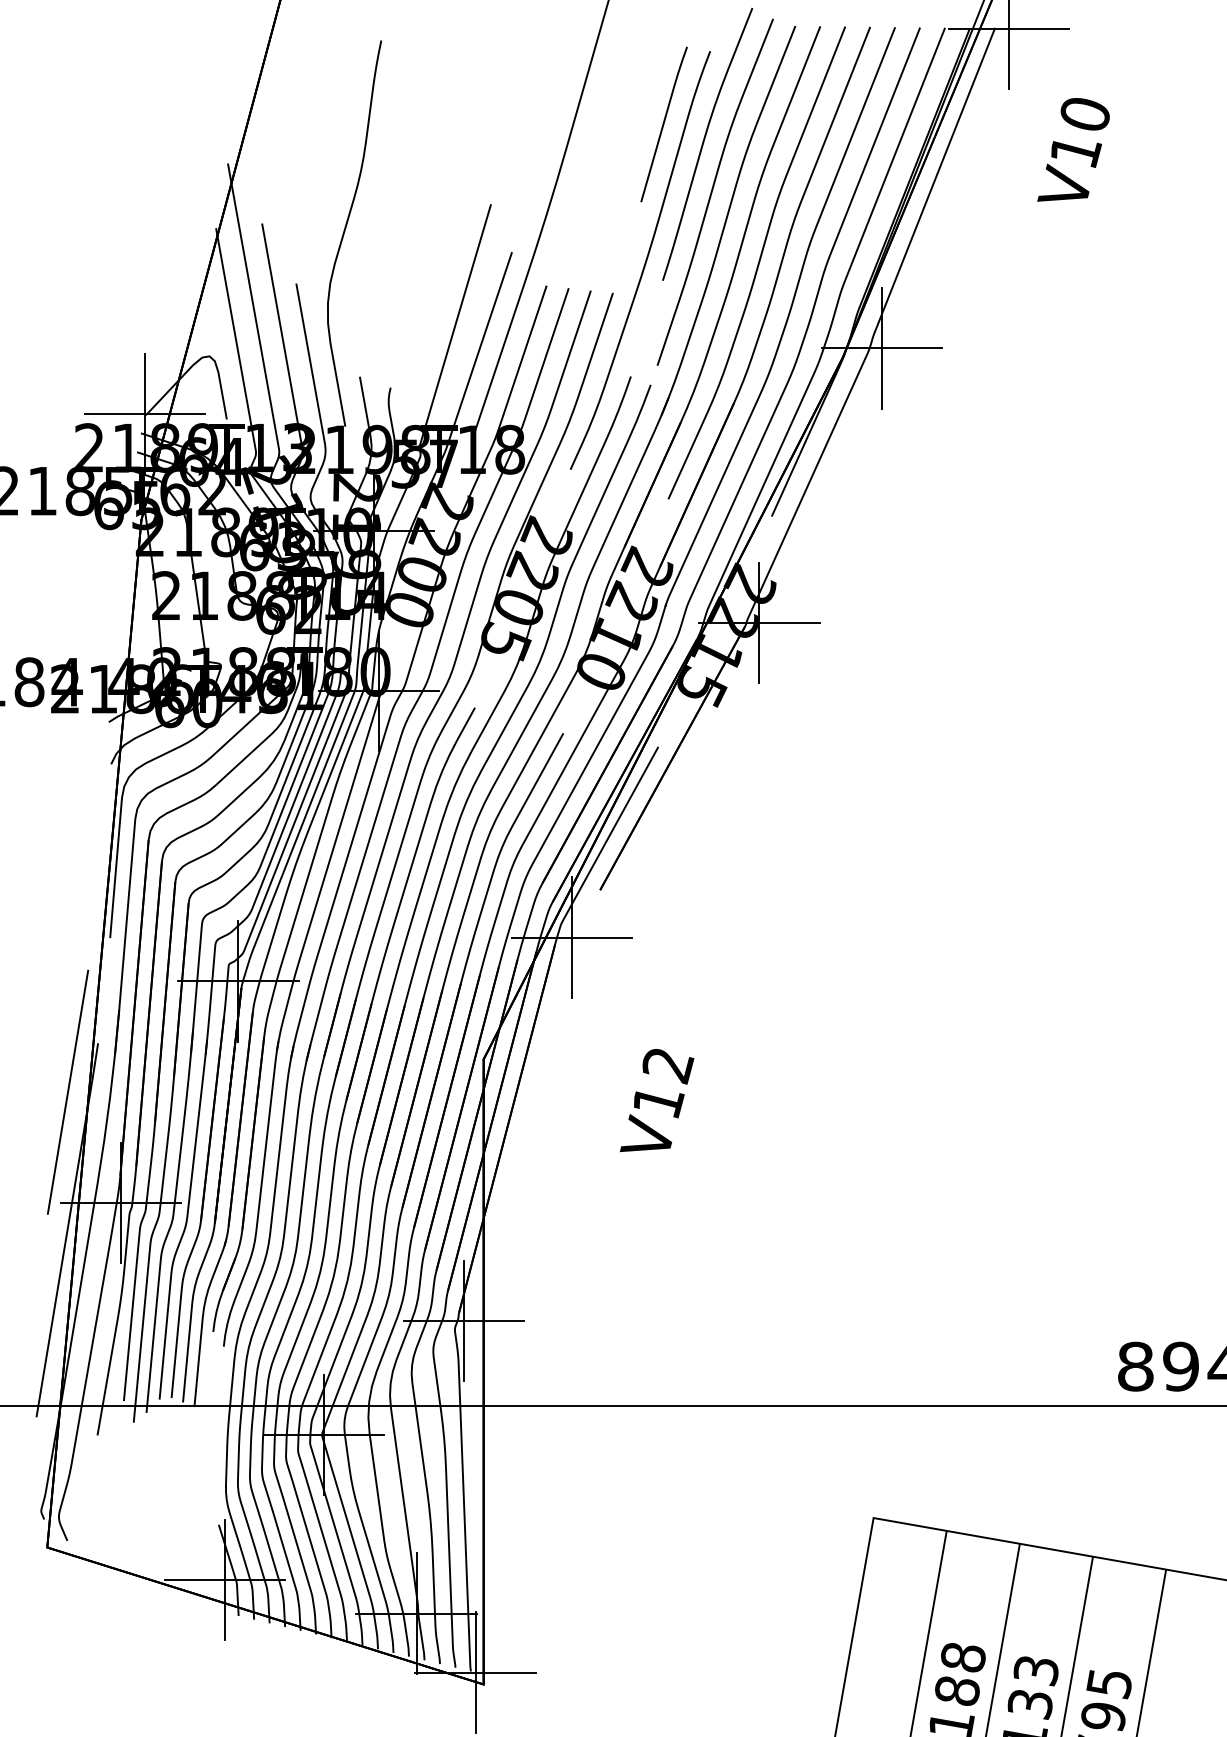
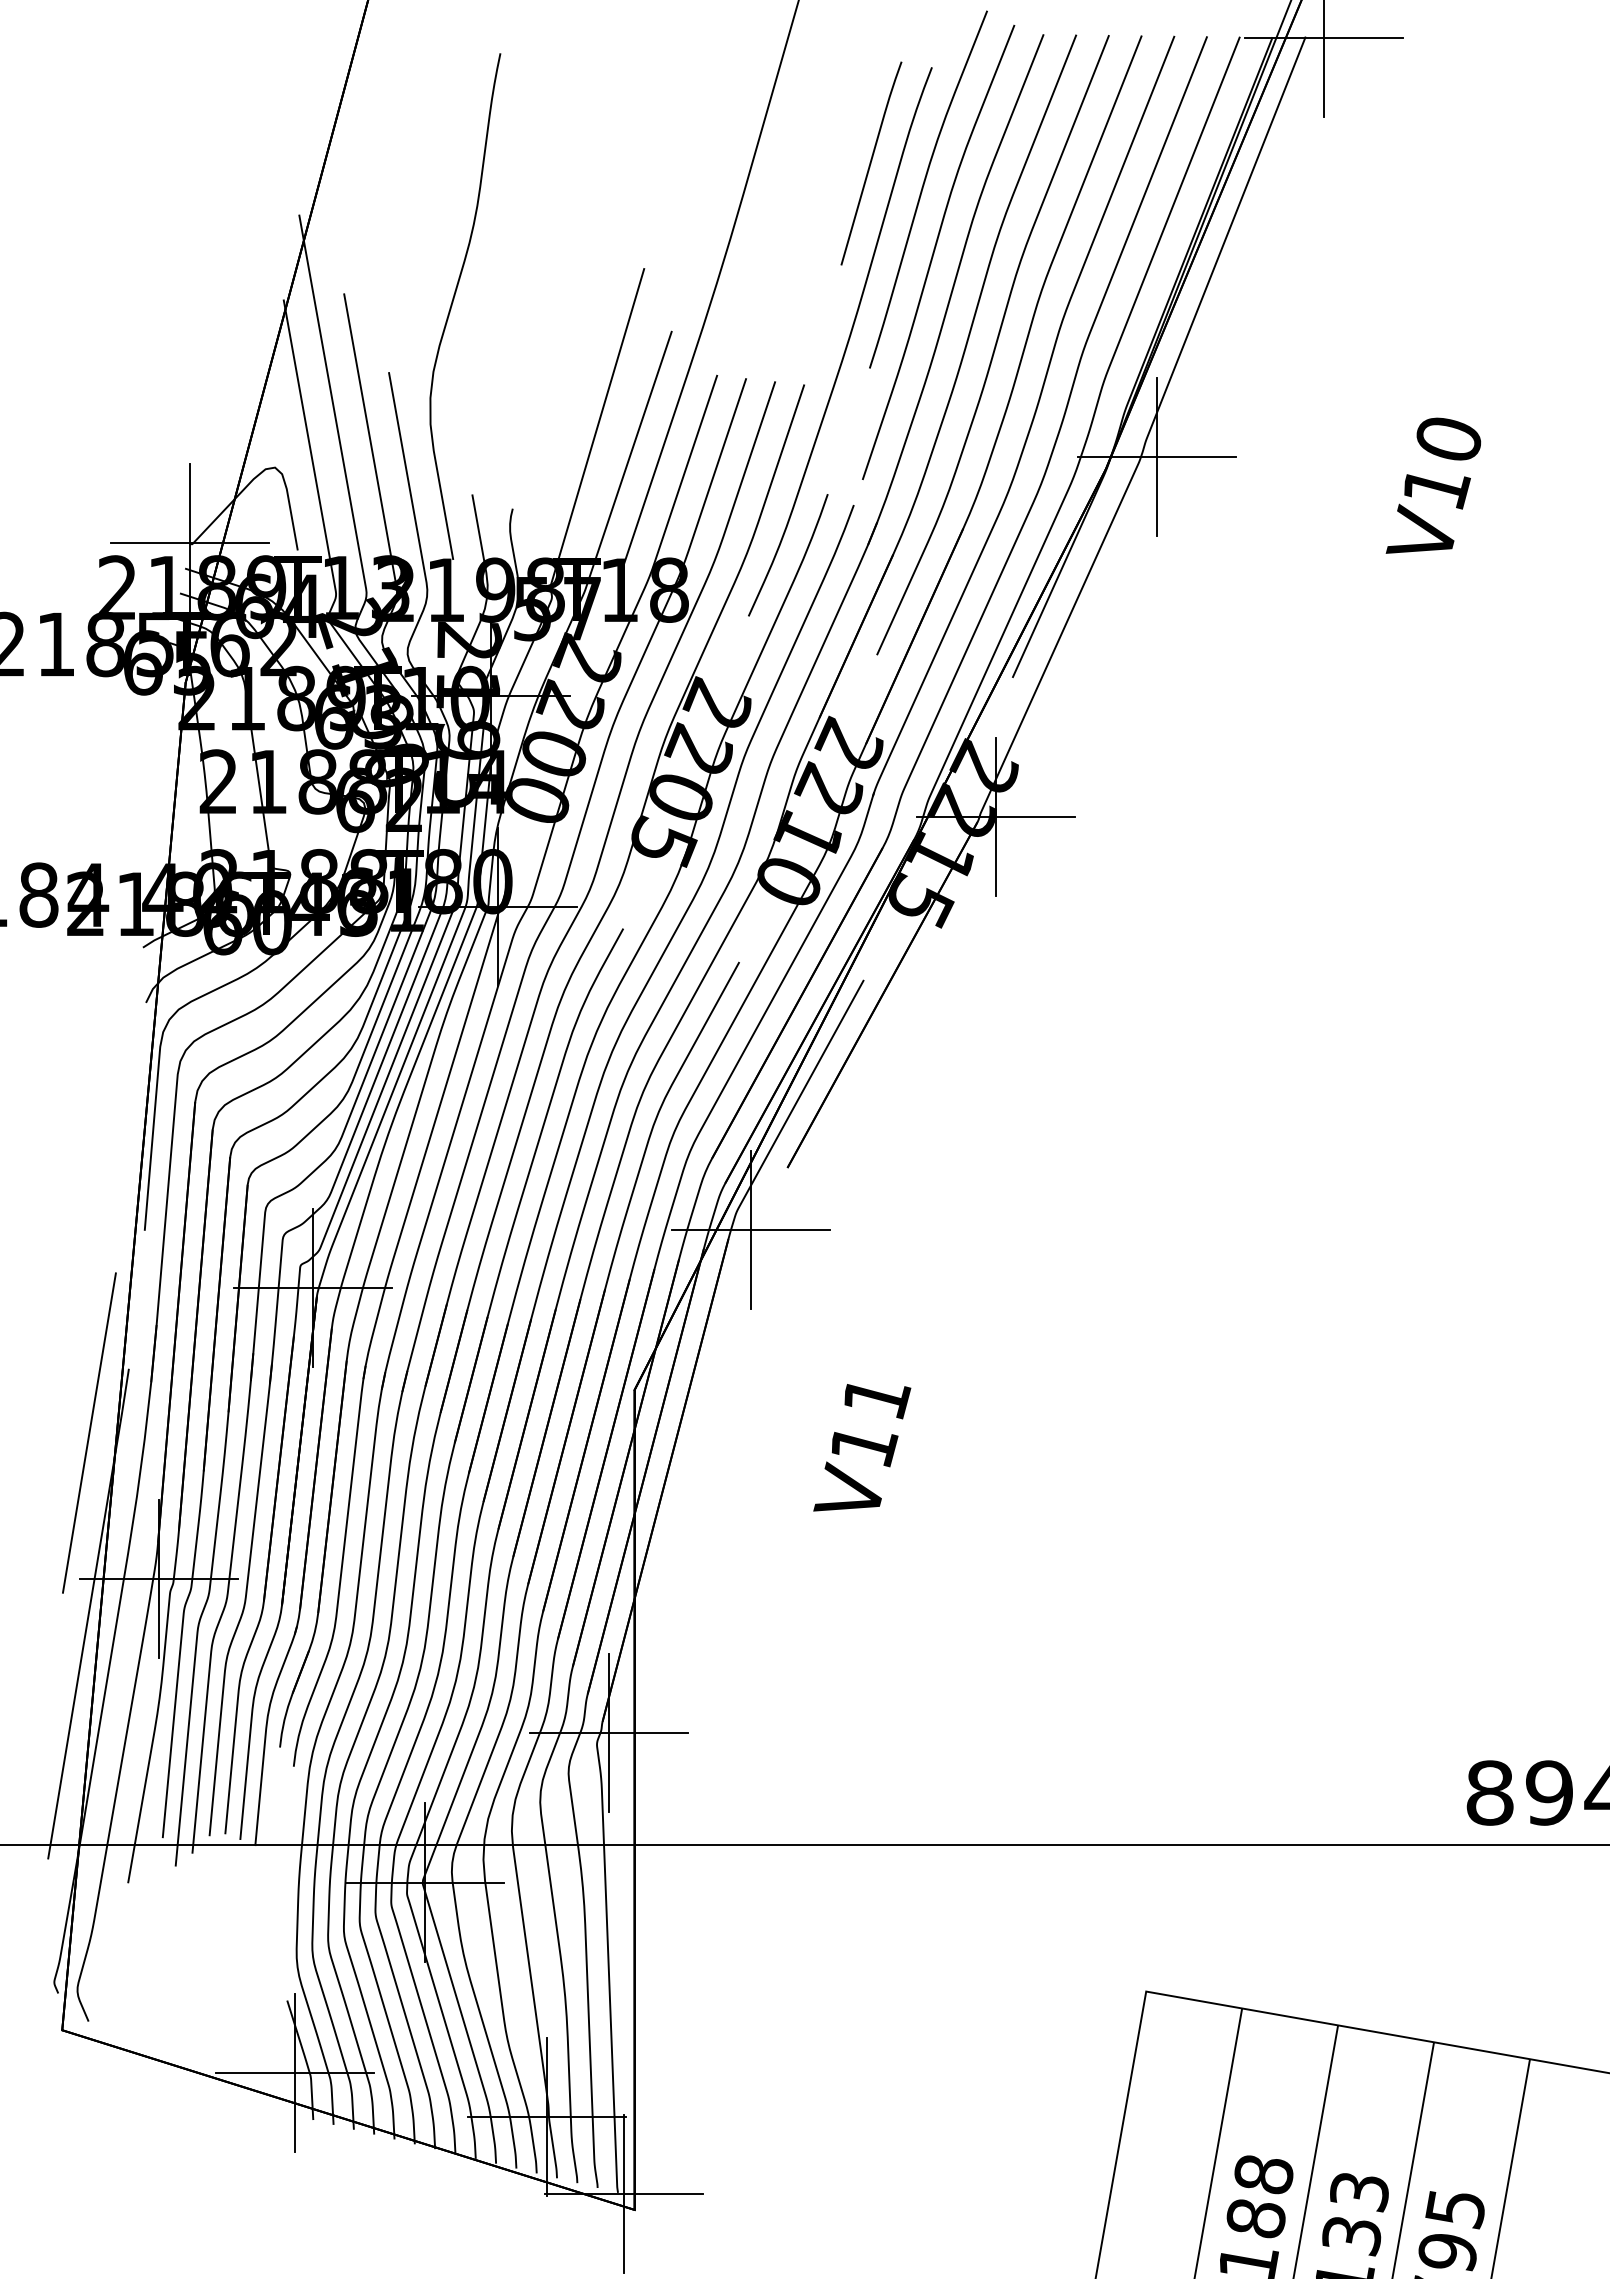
text: (1073, 149) -> (1433, 485), moved
text: (668, 1066) -> (877, 1399), V12 -> V11

